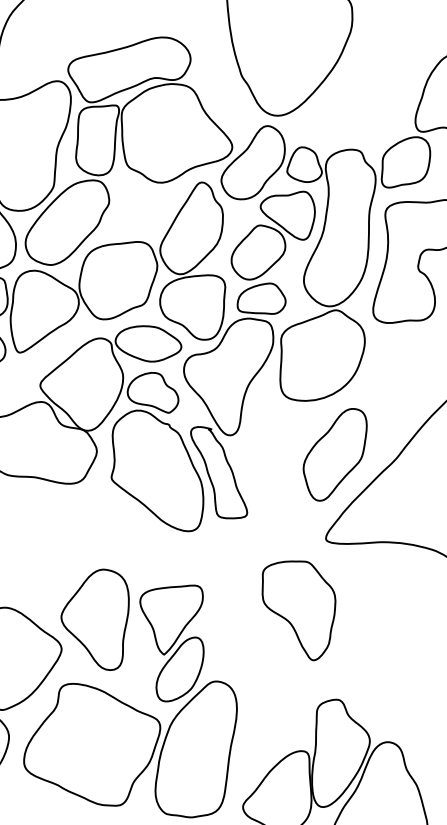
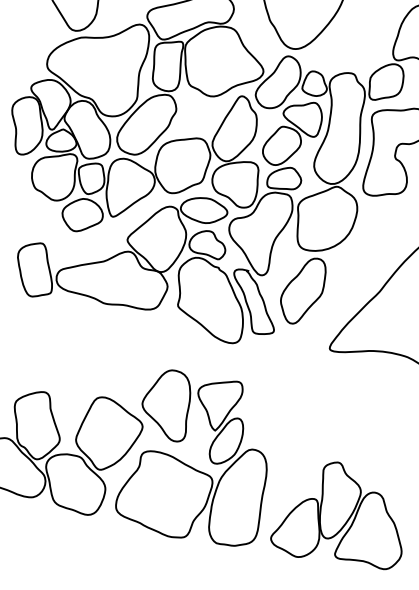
part: (335, 453) -> (303, 290), moved
part: (298, 610) -> (310, 399), removed

